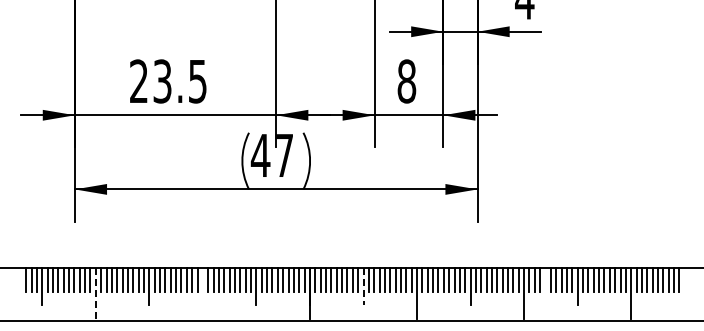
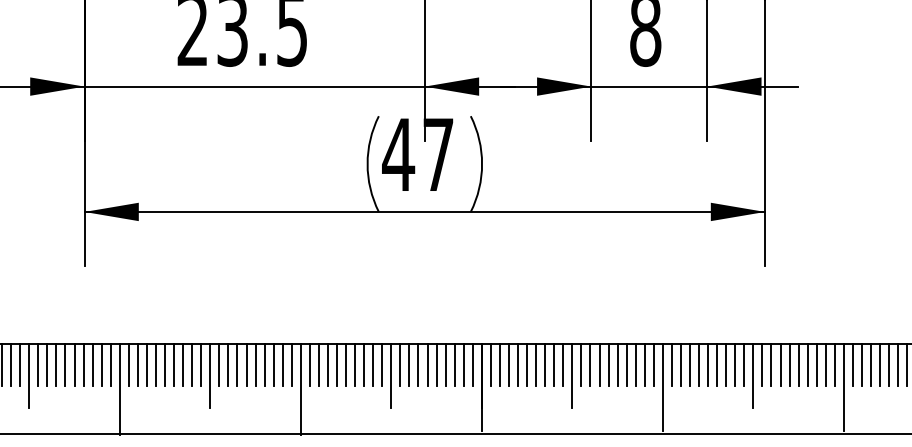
line: (545, 279) -> (880, 364), added
line: (363, 286) -> (572, 376), dashed -> solid
line: (95, 294) -> (119, 389), dashed -> solid
line: (202, 294) -> (300, 389), added

